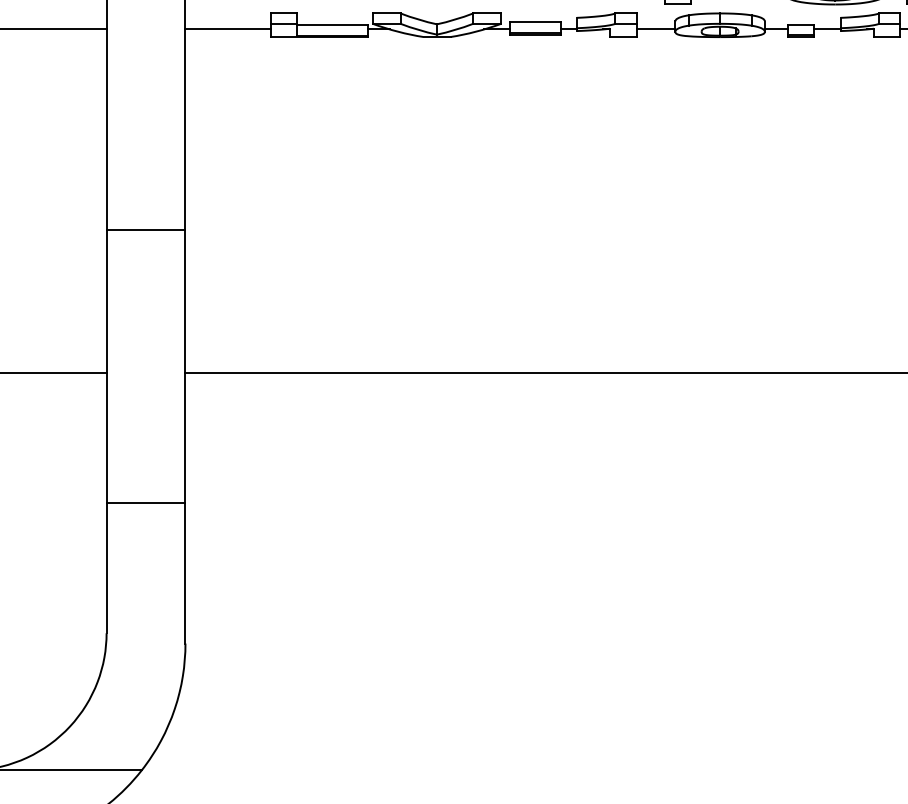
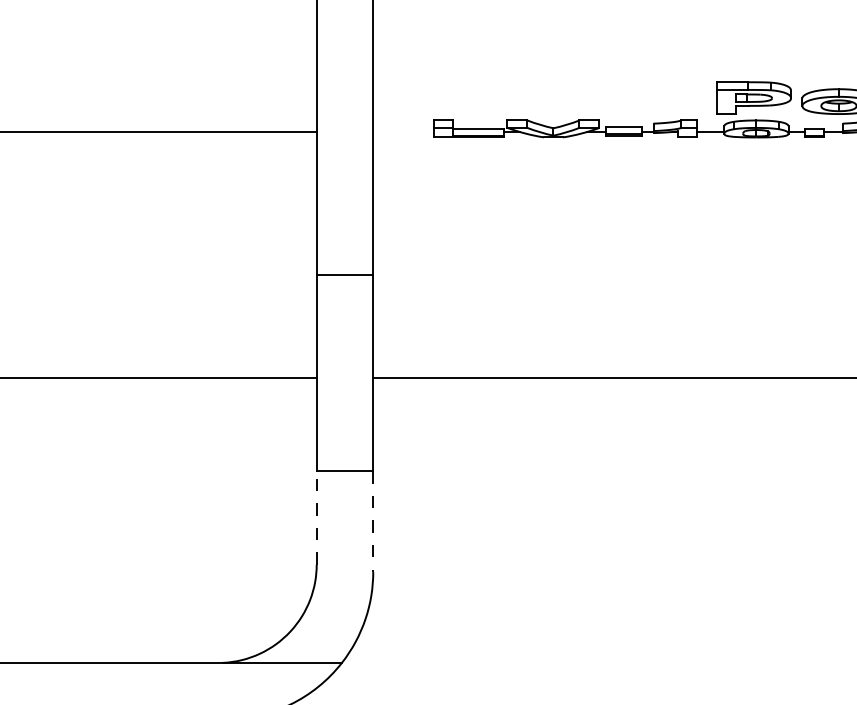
line: (227, 28) -> (403, 131), removed
line: (106, 568) -> (316, 518), solid -> dashed
line: (185, 574) -> (373, 522), solid -> dashed

